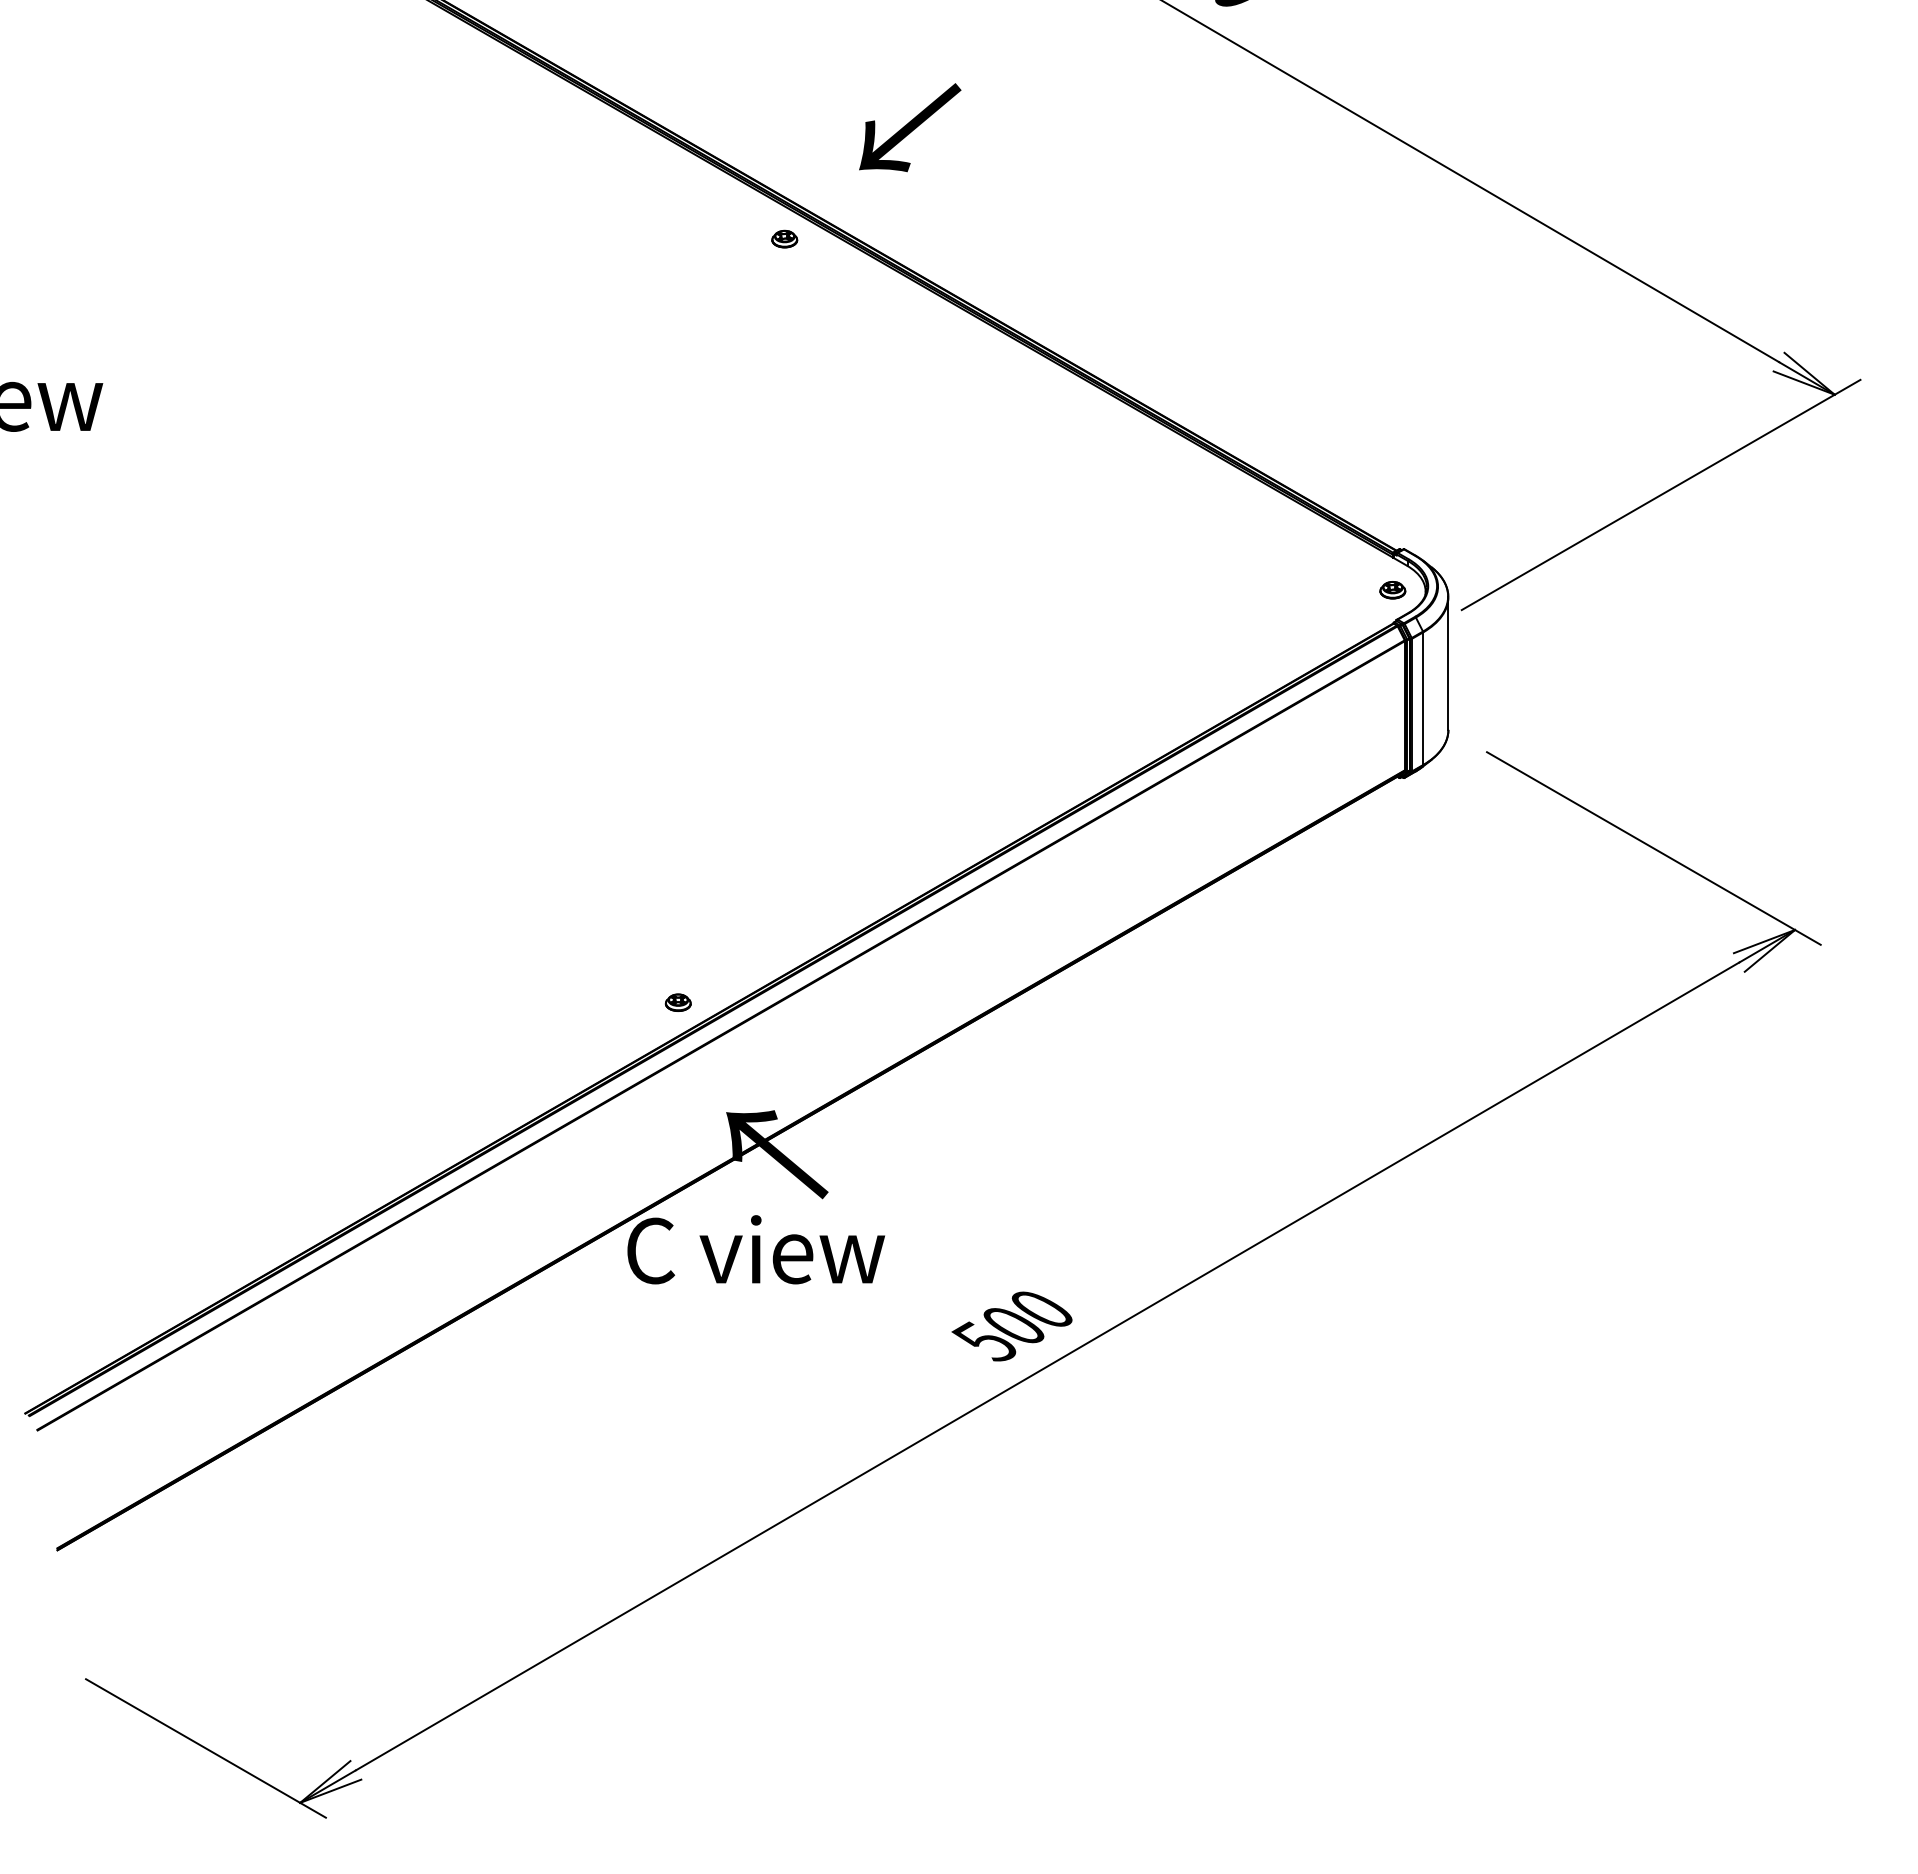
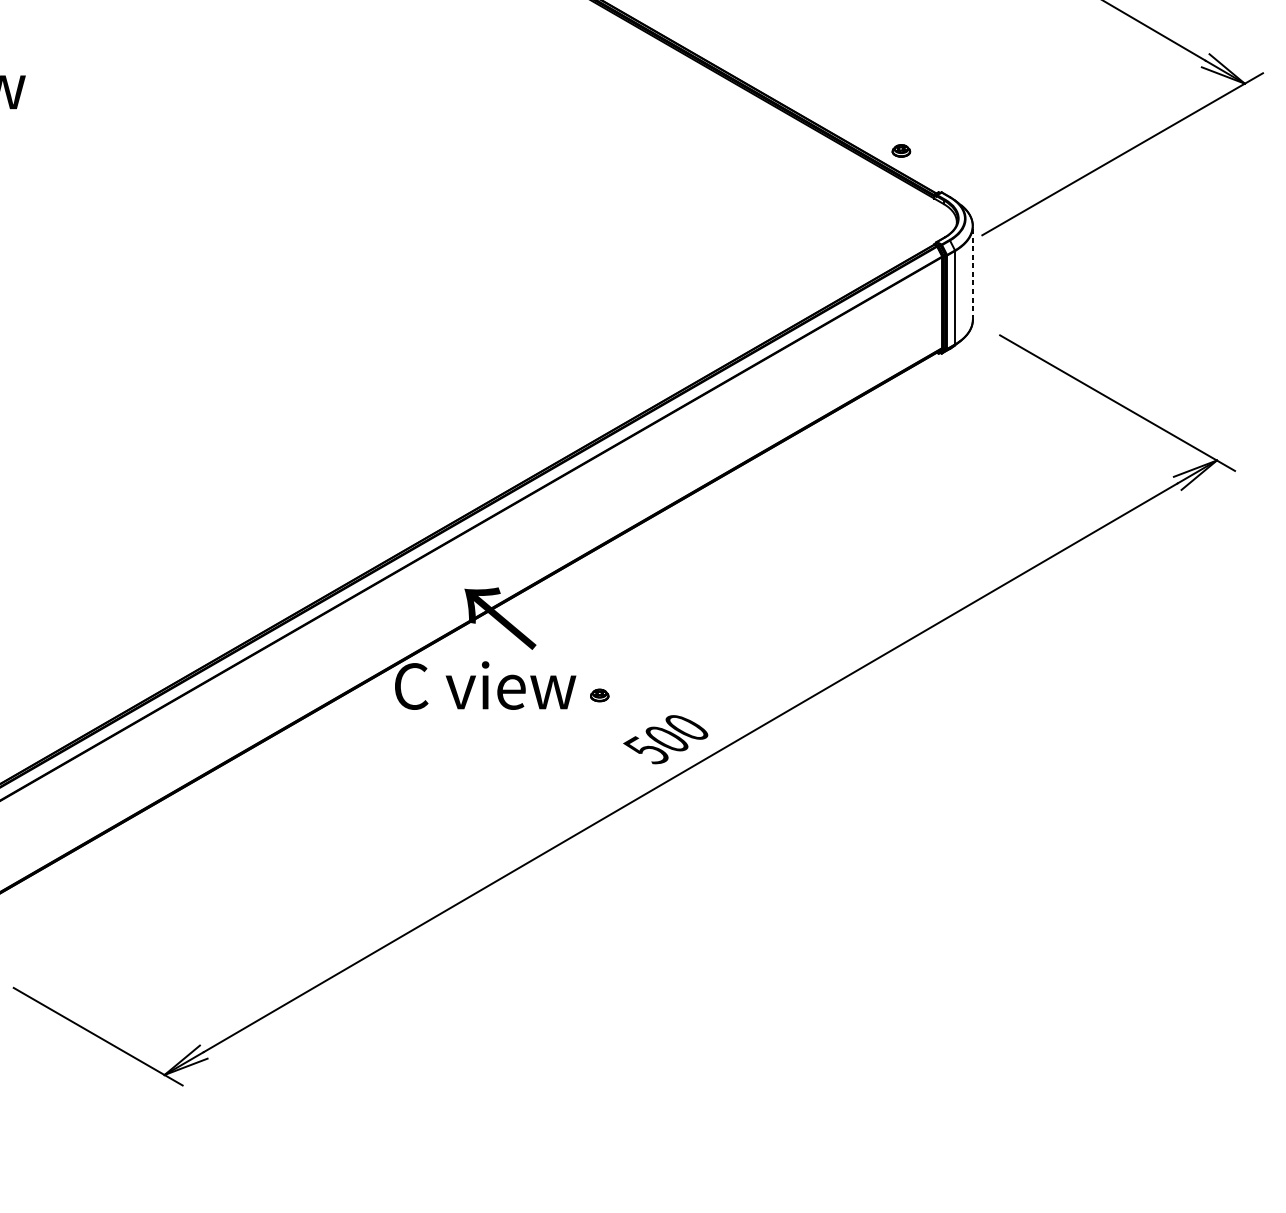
part: (1392, 590) -> (901, 151), moved
line: (1448, 663) -> (972, 272), solid -> dashed
part: (677, 1002) -> (599, 695), moved

